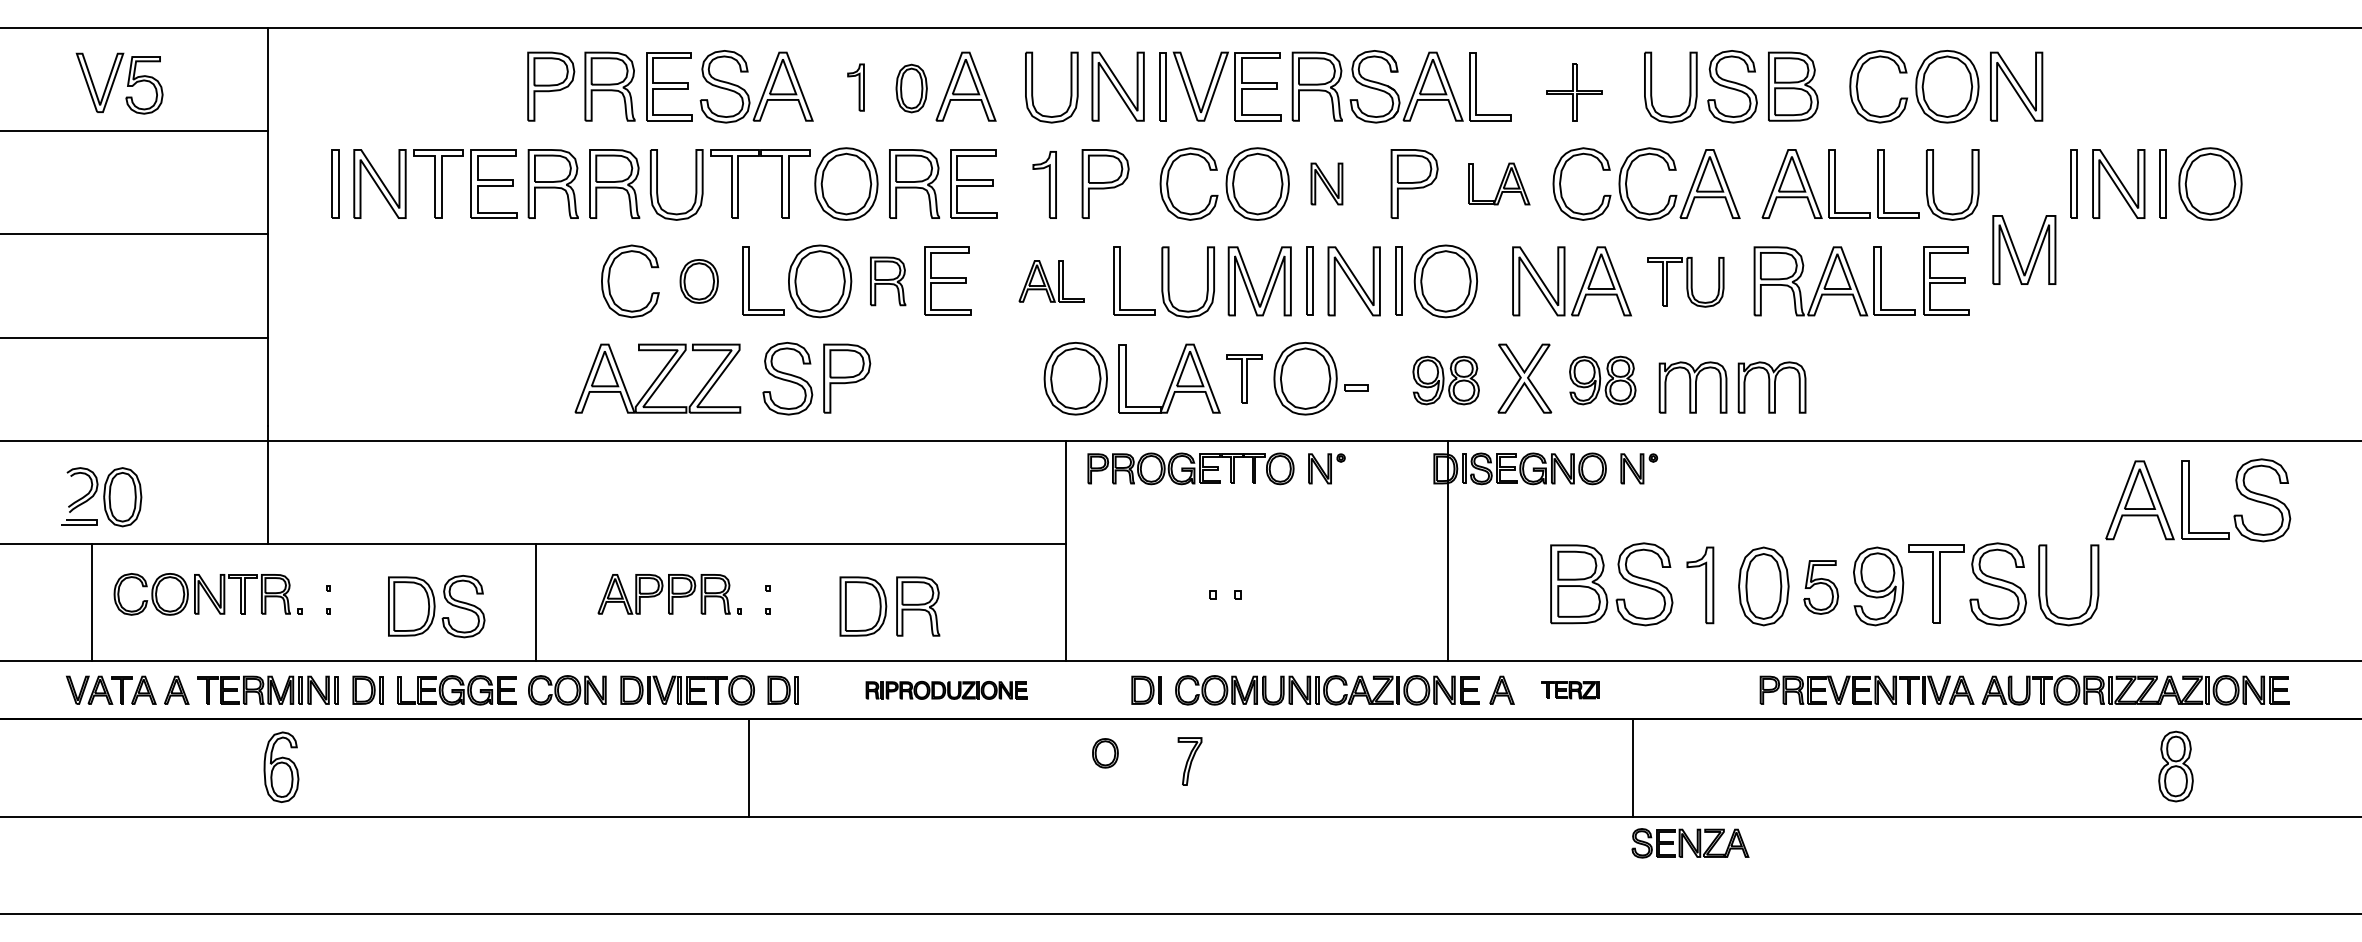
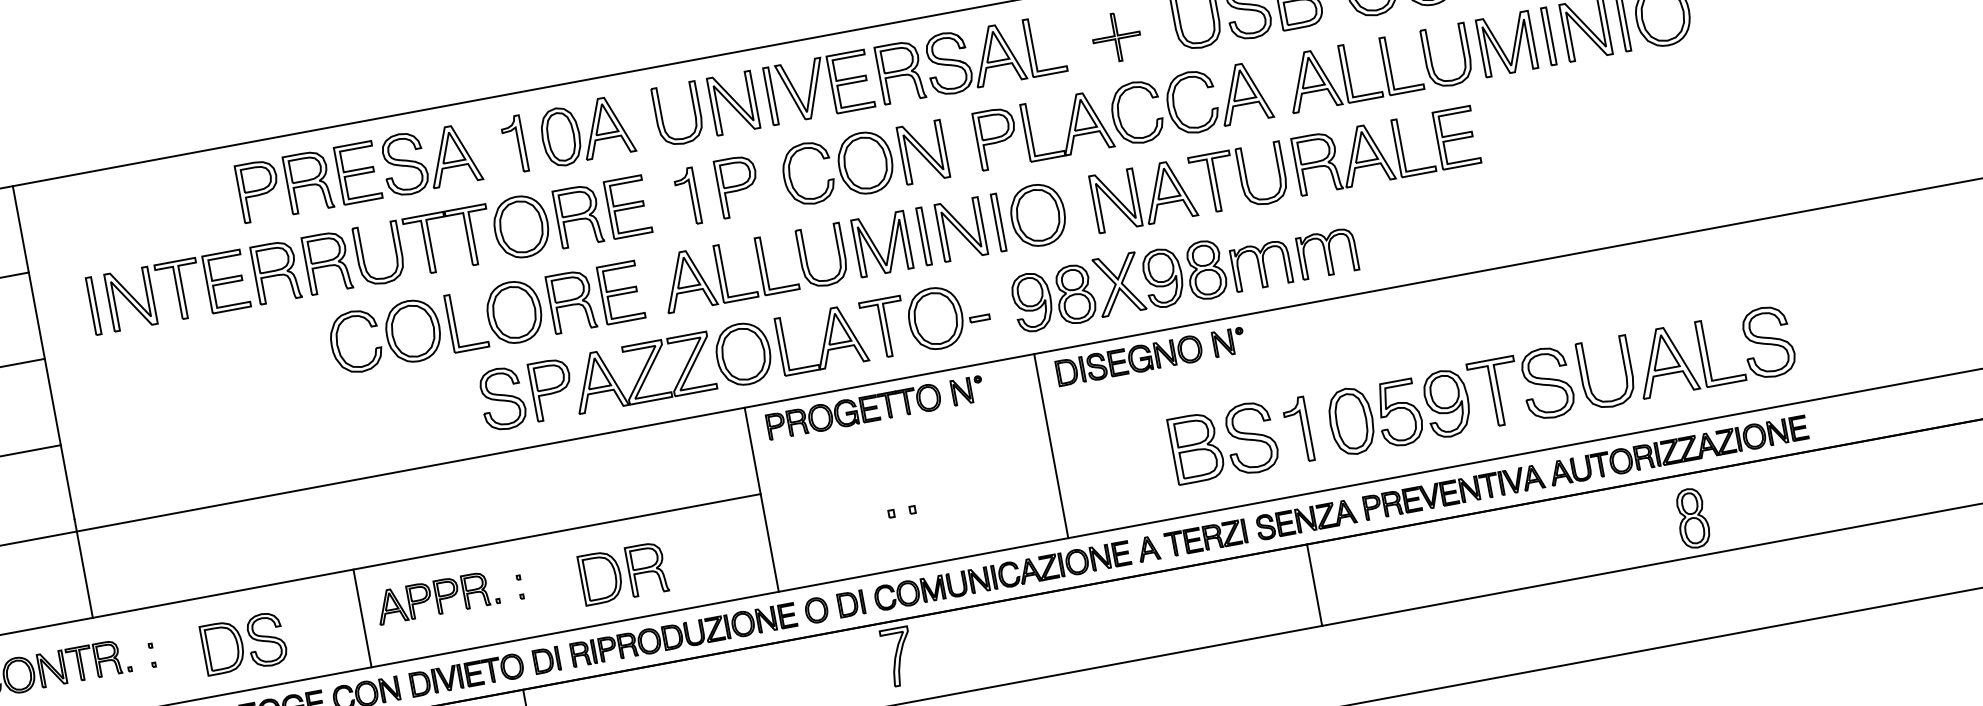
part: (855, 87) -> (513, 144), size x1.43
part: (911, 88) -> (561, 136), size x1.43
part: (1326, 183) -> (923, 151), size x1.67
part: (1499, 183) -> (1067, 125), size x1.67
part: (2017, 253) -> (1501, 48), moved
part: (699, 281) -> (413, 331), size x1.67
part: (887, 281) -> (570, 302), size x1.43
part: (1051, 281) -> (708, 276), size x1.67
part: (1685, 282) -> (1238, 179), size x1.43
part: (657, 378) -> (642, 372), moved
part: (1244, 378) -> (884, 327), size x1.43
part: (1445, 380) -> (1053, 298), size x1.43
part: (1602, 380) -> (1184, 274), size x1.43
part: (2189, 500) -> (1707, 353), moved
line: (1447, 550) -> (1051, 445), moved
part: (1821, 587) -> (1399, 413), size x1.43
line: (536, 601) -> (362, 617), moved
part: (1570, 689) -> (1205, 537), size x1.67
part: (946, 690) -> (683, 635), size x1.67
part: (1105, 753) -> (816, 610), moved
part: (1189, 761) -> (898, 656), size x1.43
part: (2175, 766) -> (1692, 518), moved
line: (1633, 767) -> (1314, 584), moved
part: (1690, 843) -> (1306, 519), moved

